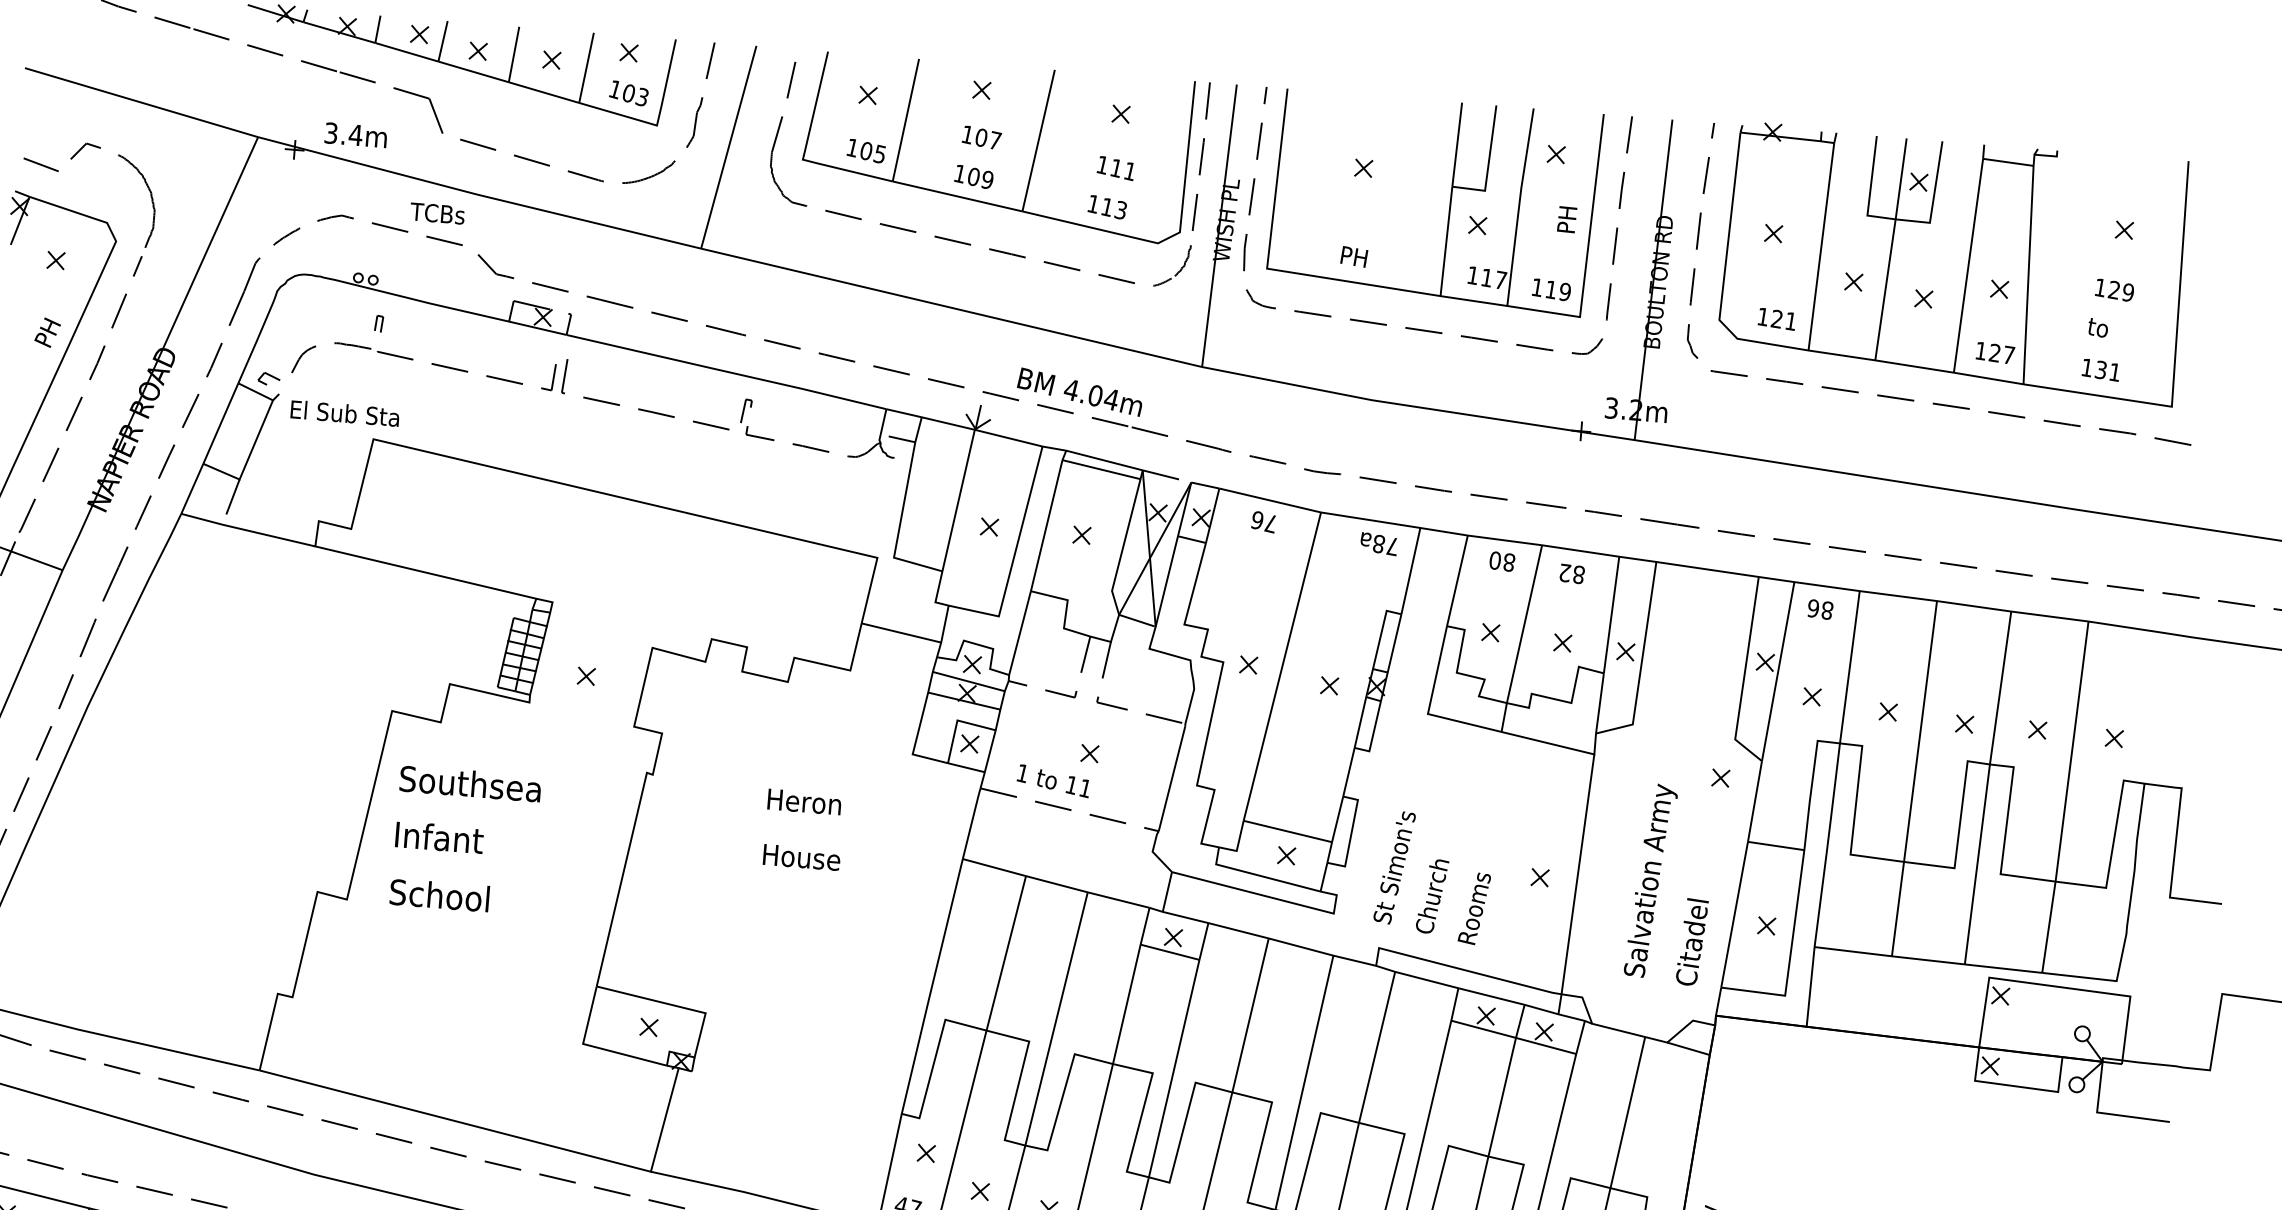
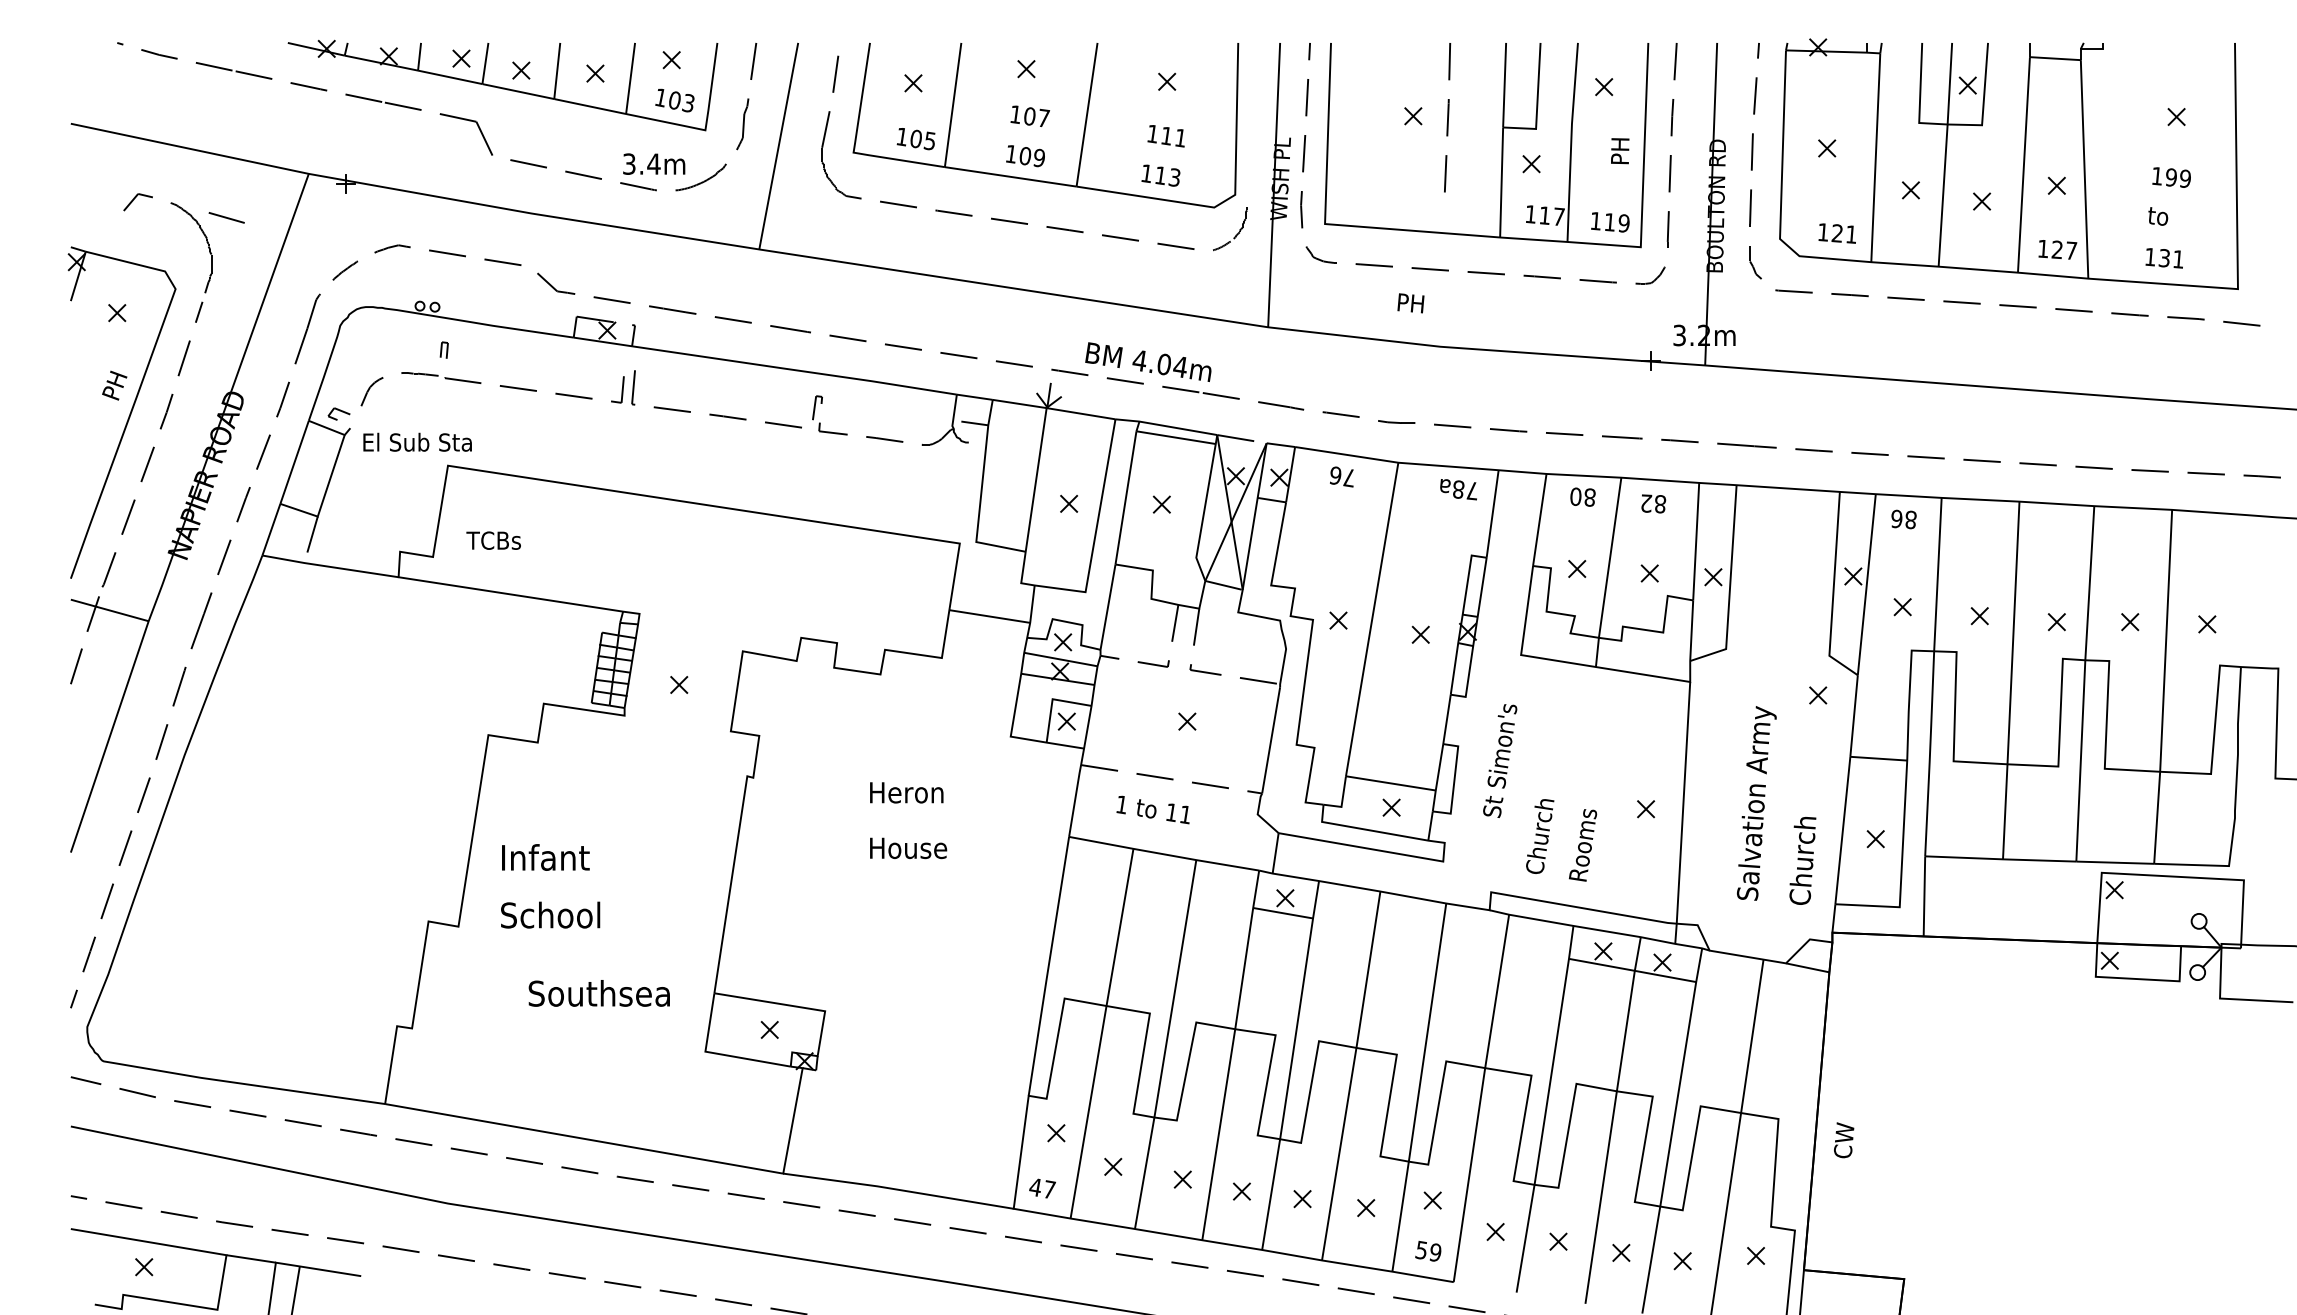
text: (356, 134) -> (654, 163), moved
line: (1201, 156) -> (1447, 117), moved
line: (40, 164) -> (226, 217), moved
text: (437, 213) -> (493, 540), moved
text: (1353, 257) -> (1410, 303), moved
text: (2113, 290) -> (2170, 177), 129 -> 199
text: (1052, 780) -> (1152, 809), moved
text: (469, 783) -> (598, 993), moved
text: (1394, 867) -> (1500, 760), moved
text: (1693, 932) -> (1803, 851), Citadel -> Church

